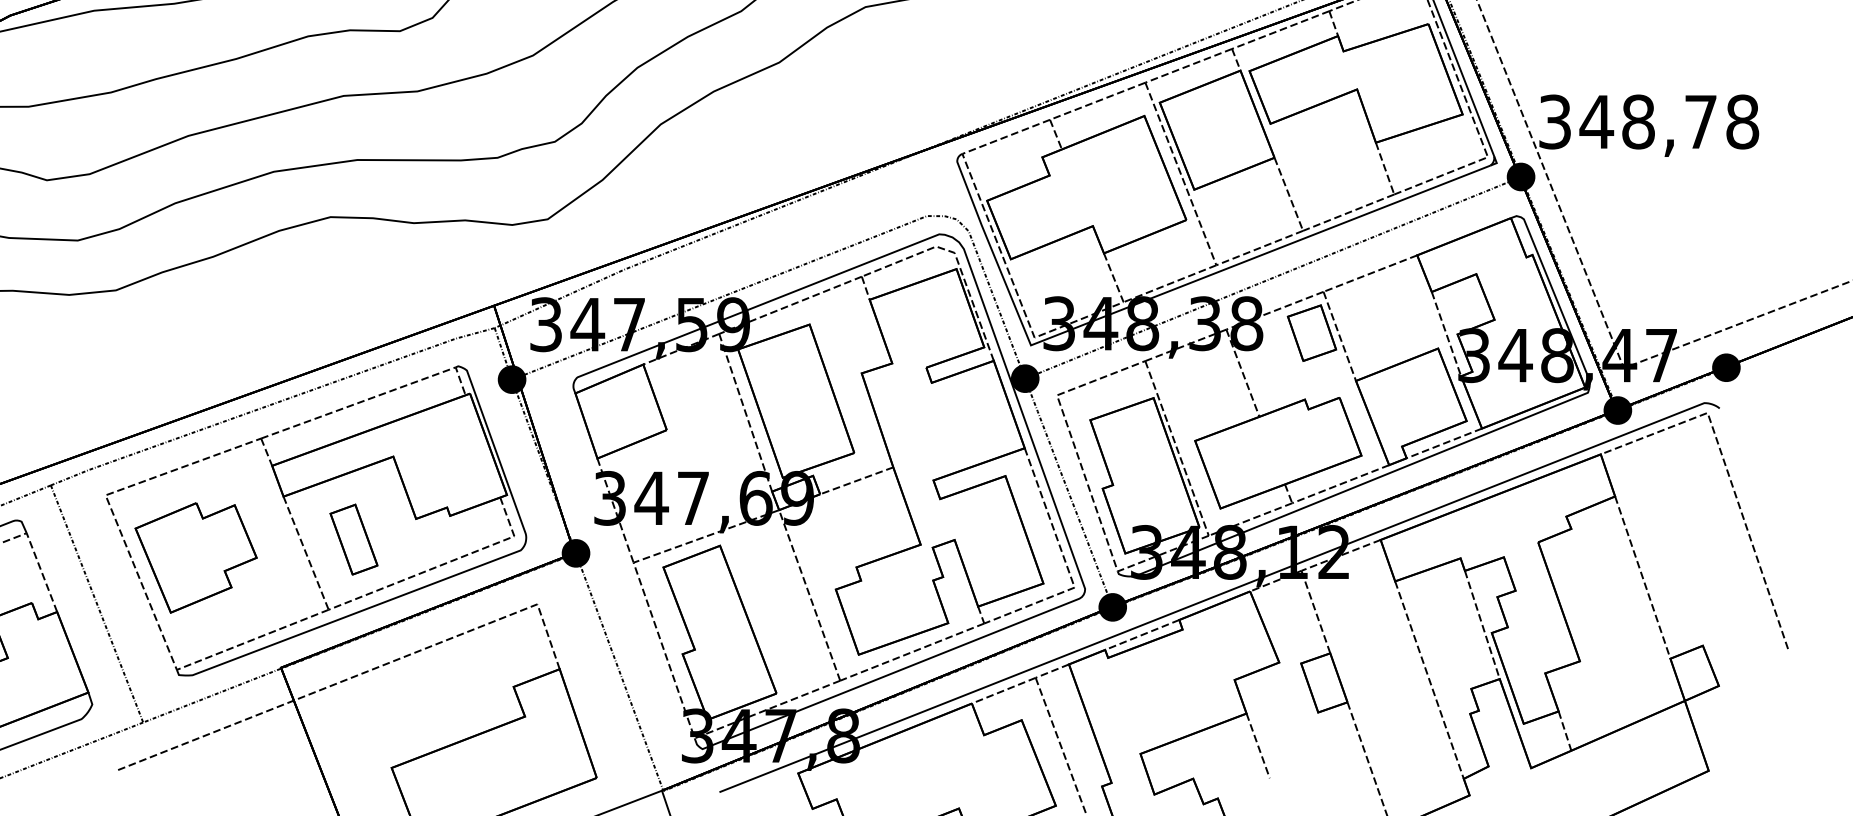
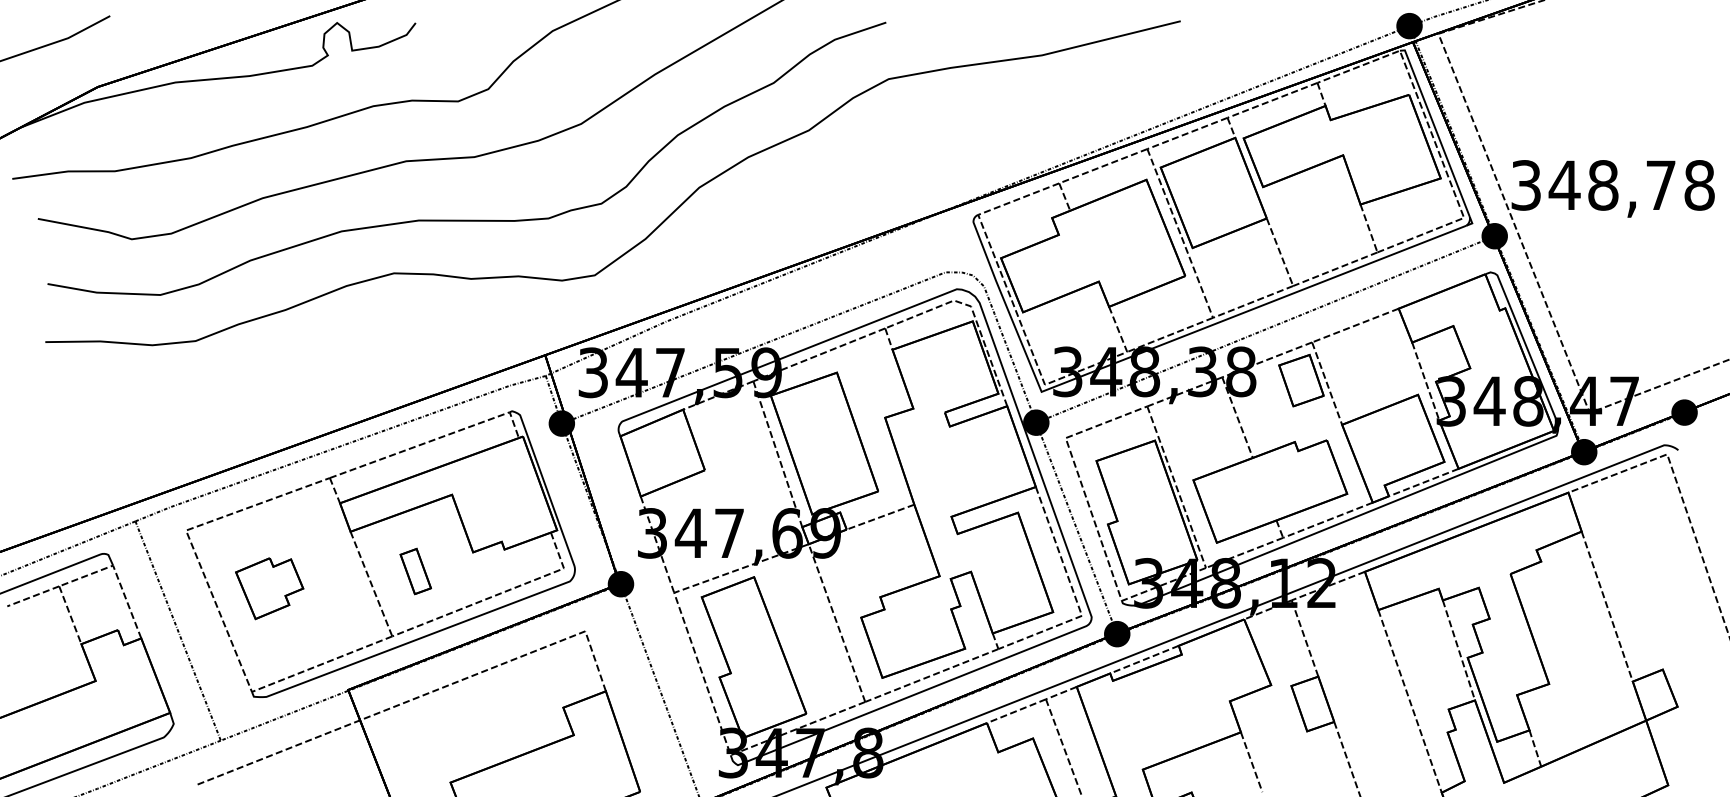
part: (353, 539) -> (415, 571), size x0.7
part: (195, 558) -> (269, 588), size x0.6

